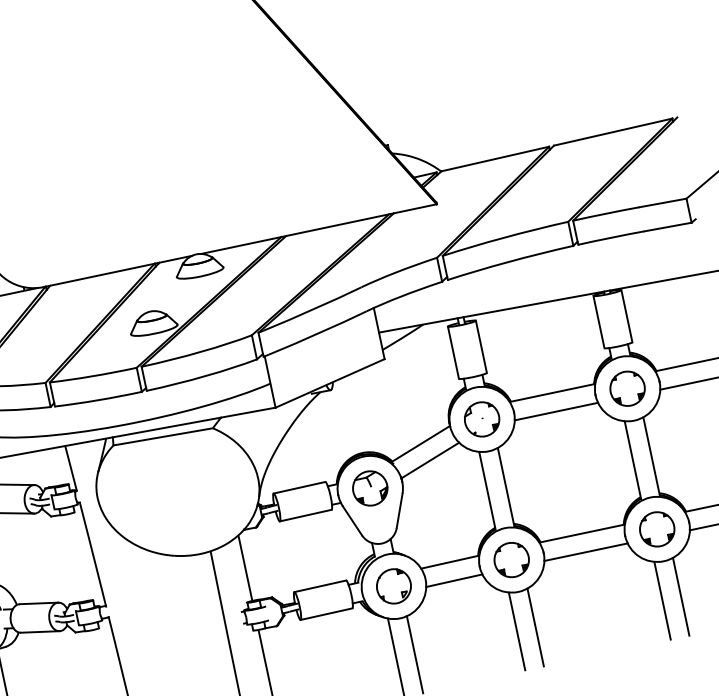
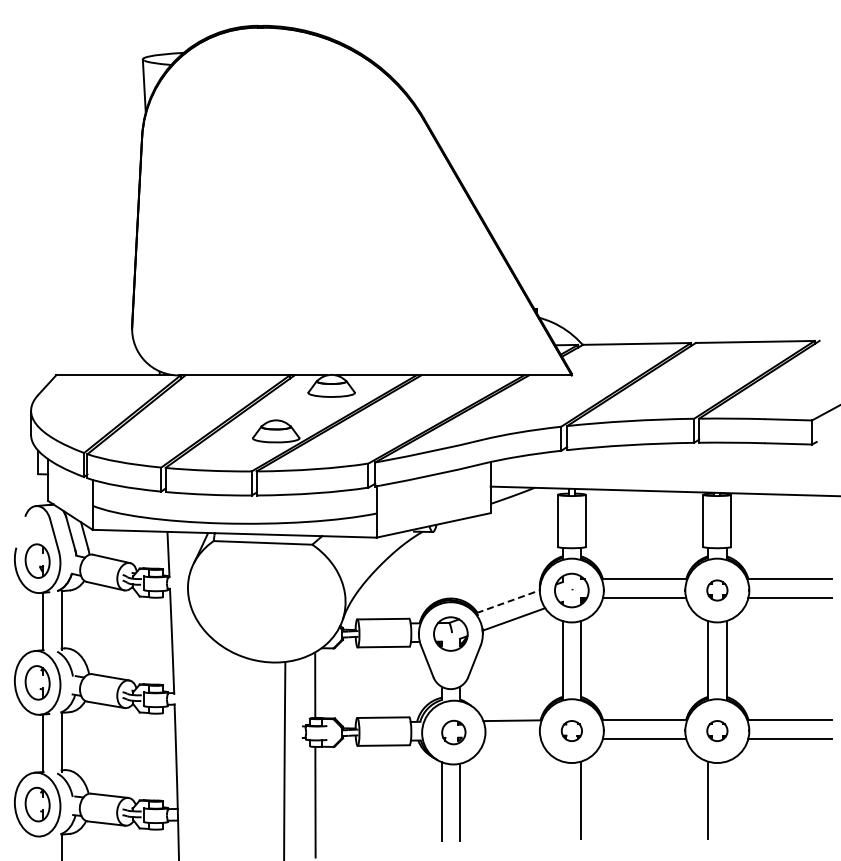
part: (627, 388) -> (717, 590), size x0.6
line: (421, 443) -> (508, 601), solid -> dashed
part: (657, 528) -> (717, 730), size x0.6
part: (511, 559) -> (571, 730), size x0.6
line: (453, 579) -> (512, 738), removed
part: (393, 586) -> (453, 732), size x0.7
line: (681, 596) -> (726, 800), removed
line: (517, 631) -> (562, 800), removed

